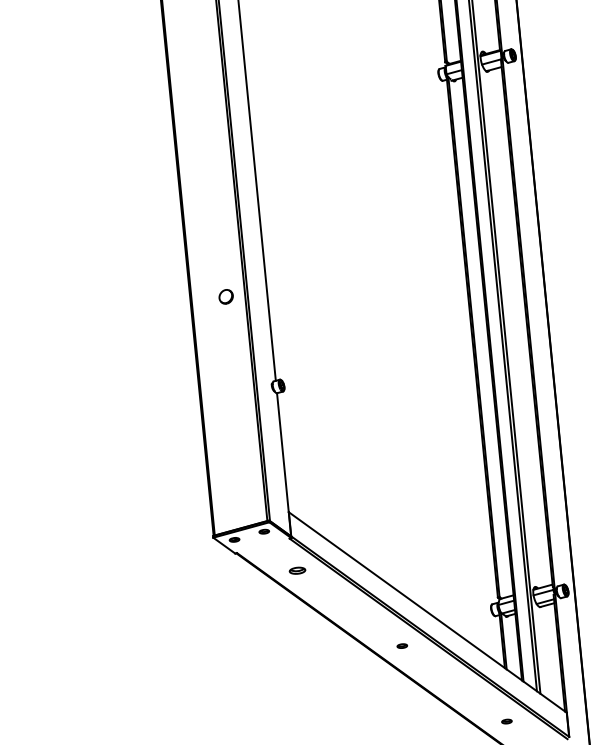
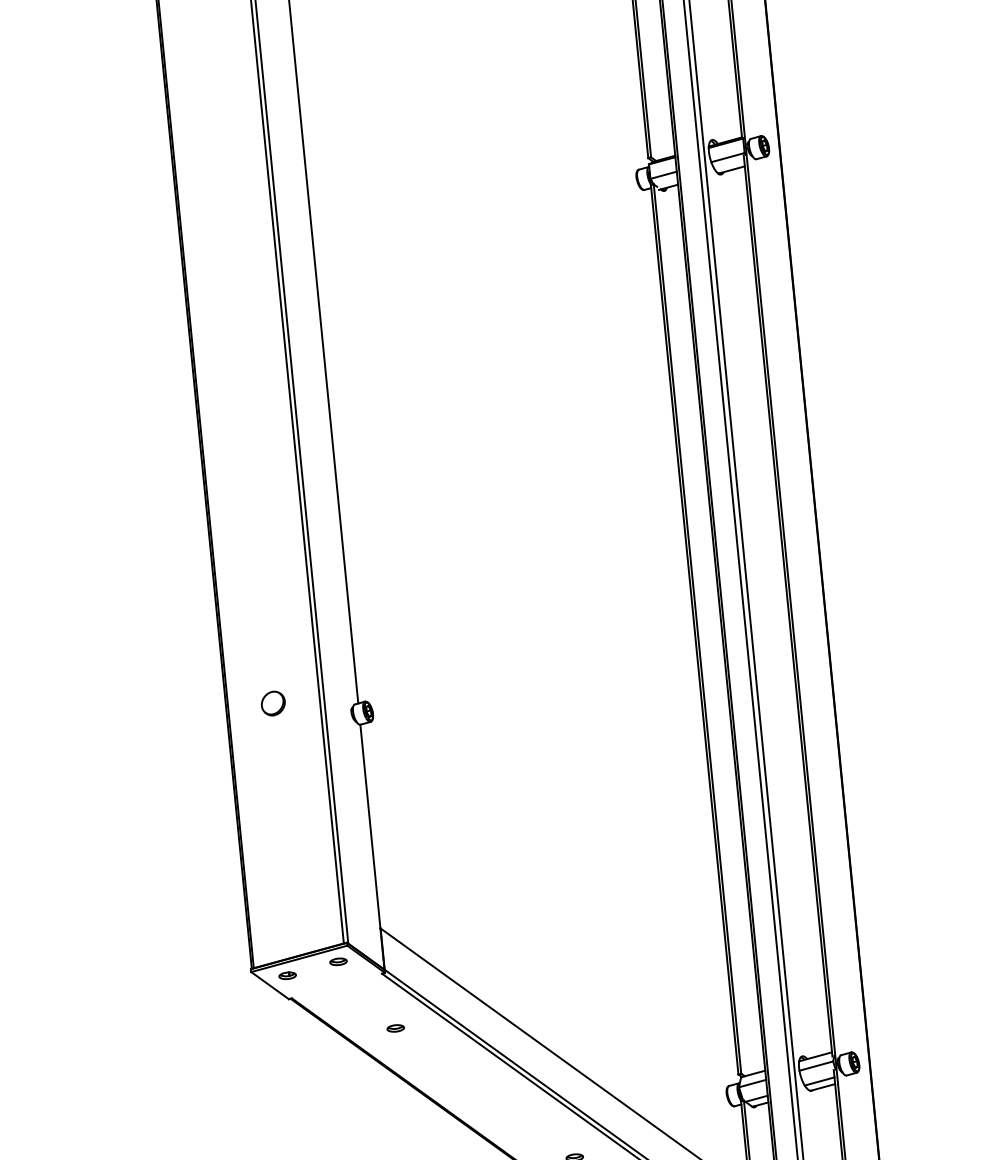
part: (225, 296) -> (272, 702), moved
part: (297, 570) -> (395, 1028), size x0.62

